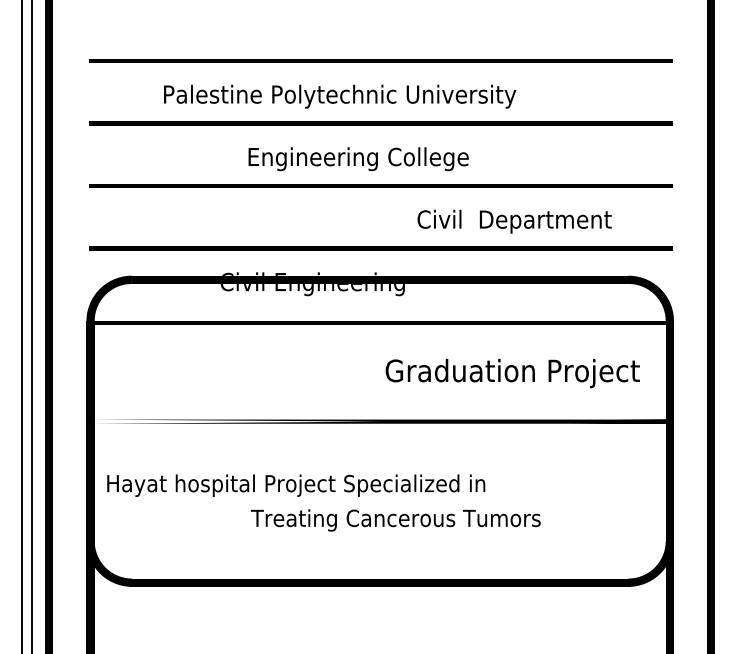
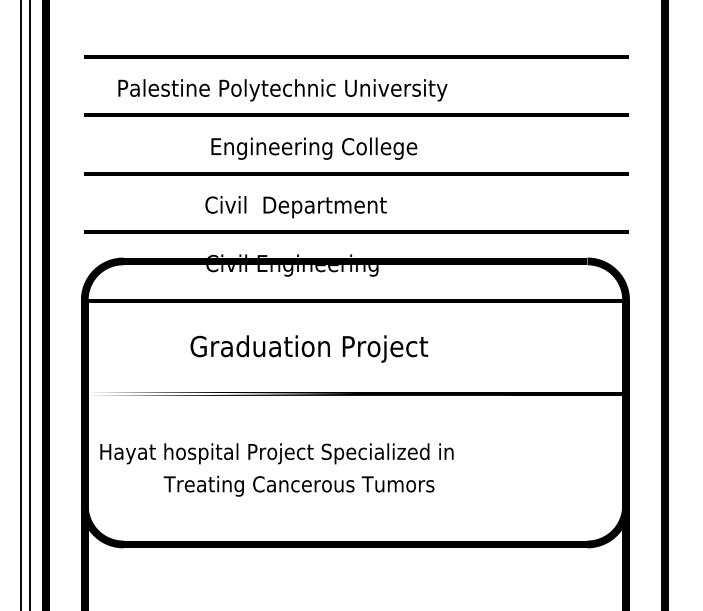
text: (339, 96) -> (282, 90), moved
text: (358, 158) -> (314, 148), moved
text: (514, 222) -> (295, 207), moved
text: (512, 373) -> (309, 348), moved
text: (395, 519) -> (298, 485), moved

